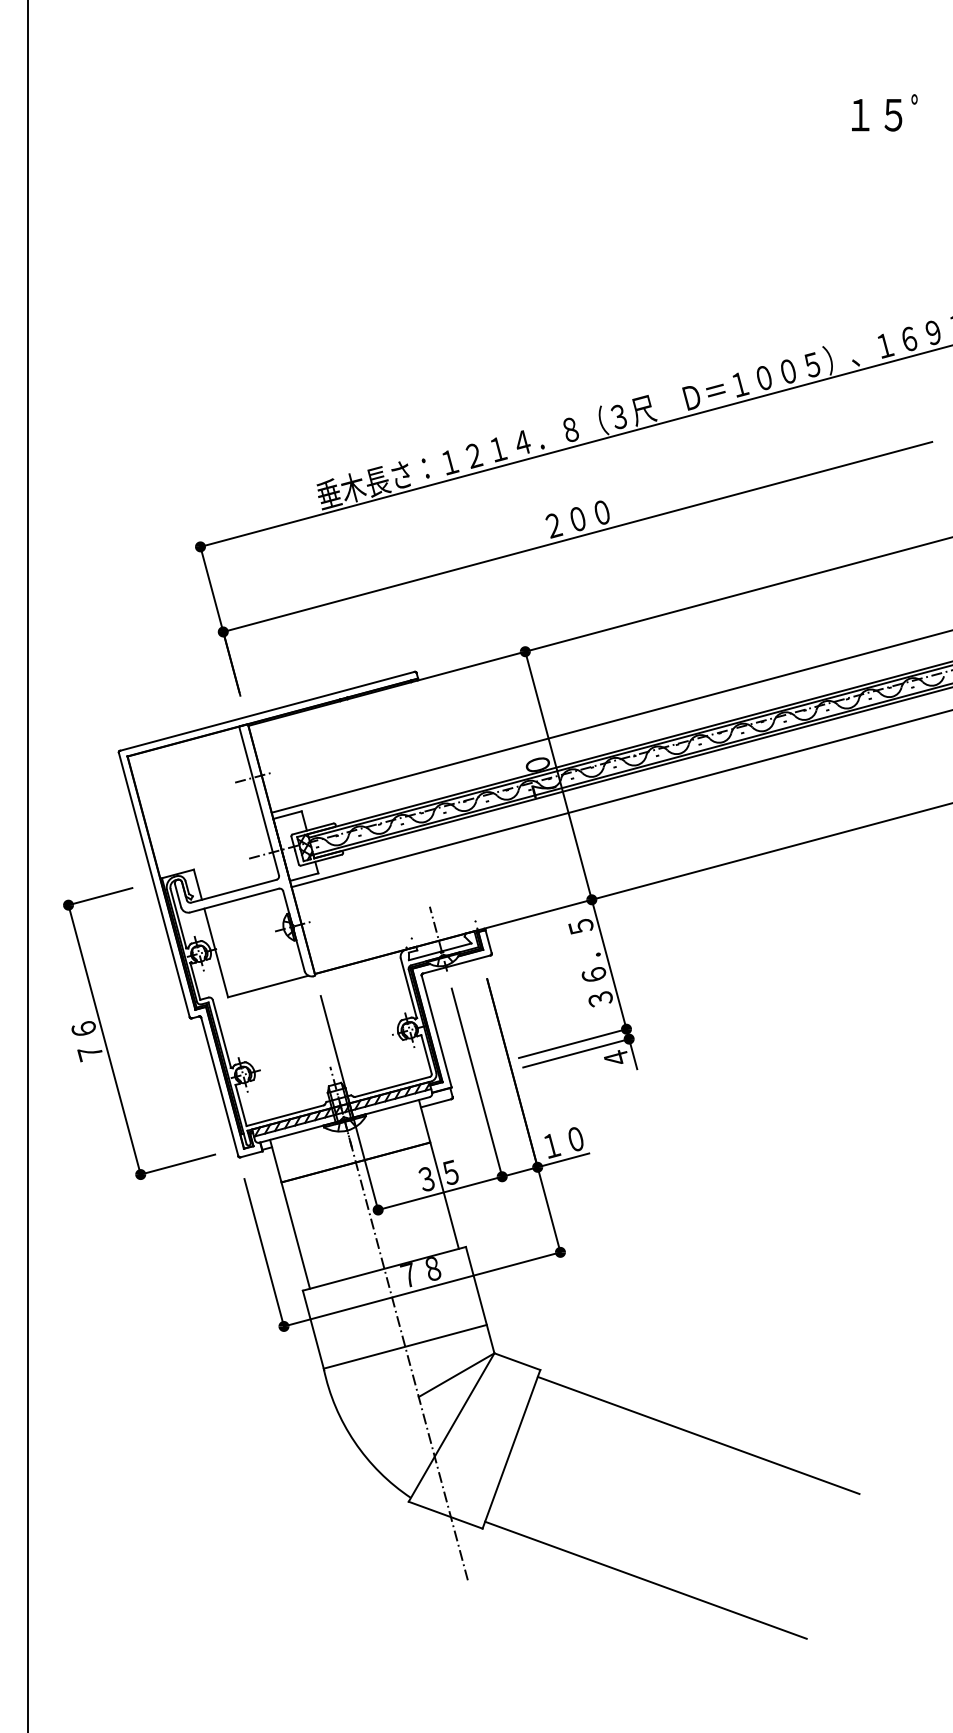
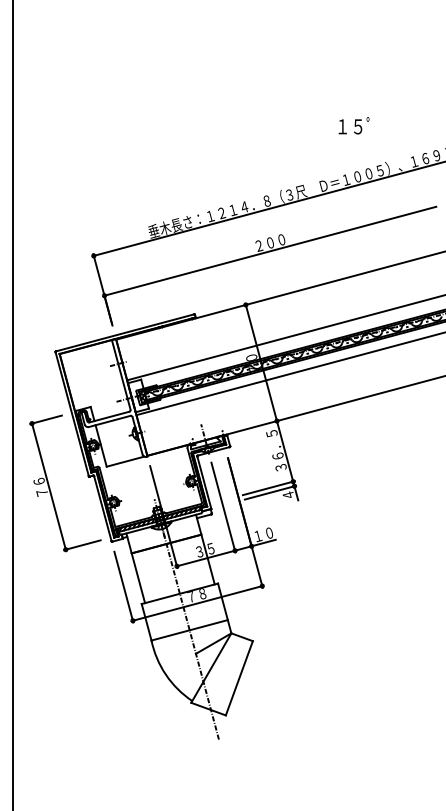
text: (883, 112) -> (353, 125), moved
line: (697, 1434) -> (326, 671), removed
line: (646, 1580) -> (302, 739), removed

